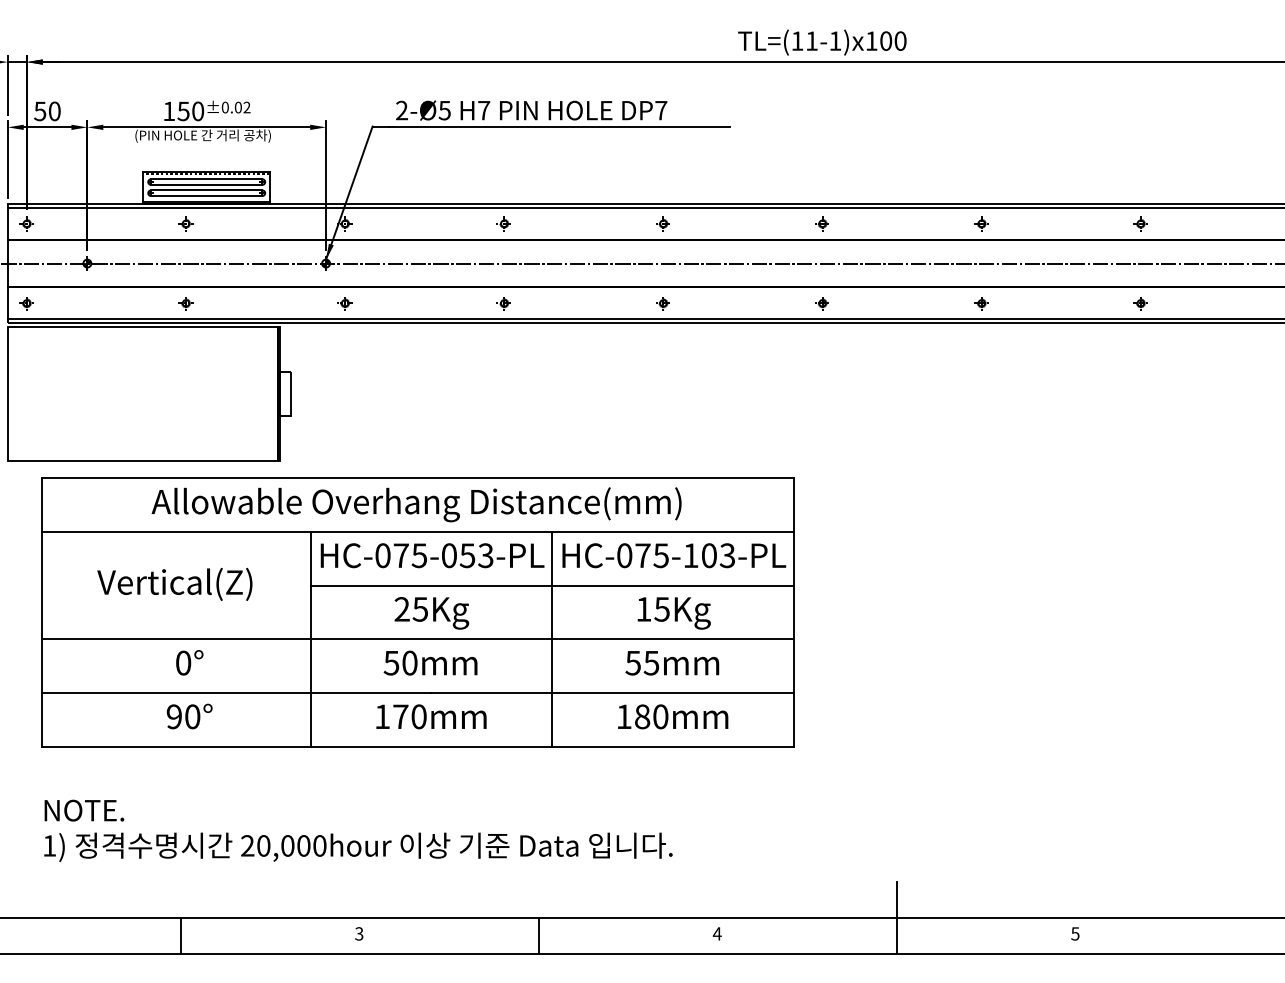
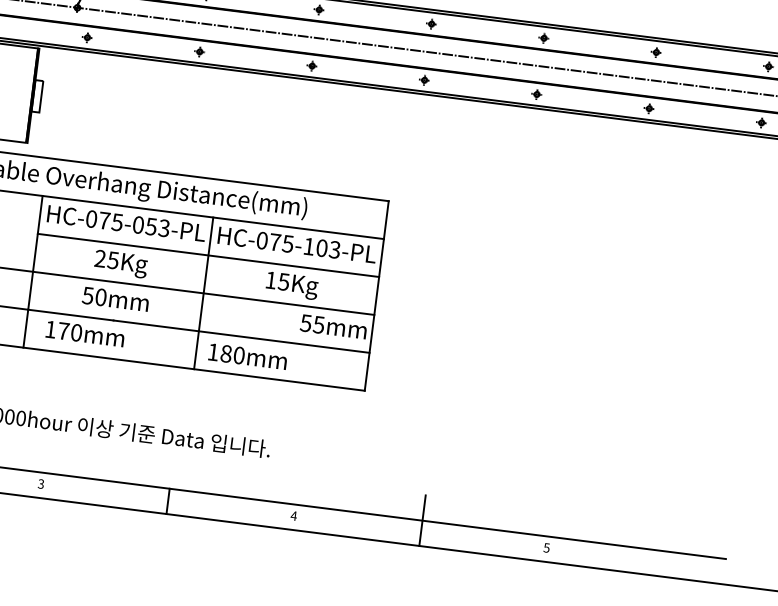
text: (672, 663) -> (333, 327), moved
text: (431, 716) -> (85, 333), moved
text: (673, 716) -> (248, 356), moved

